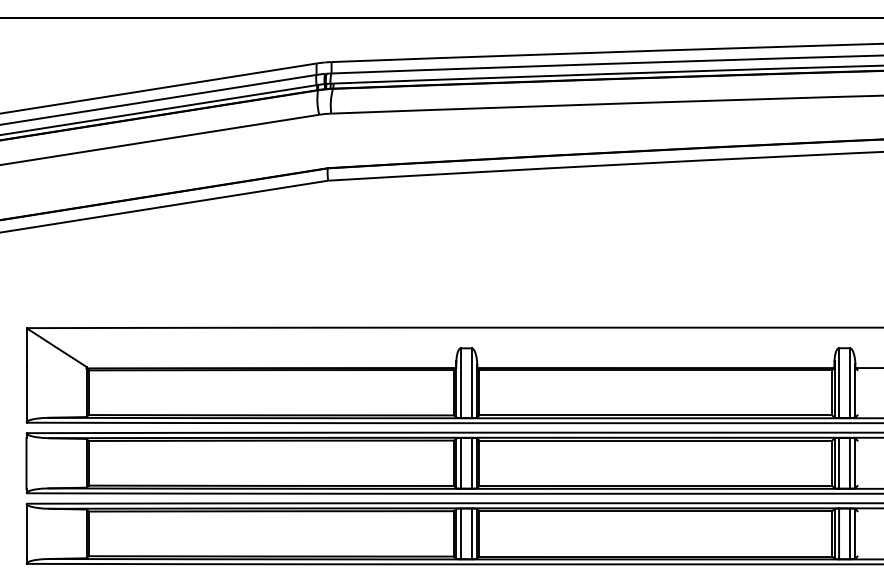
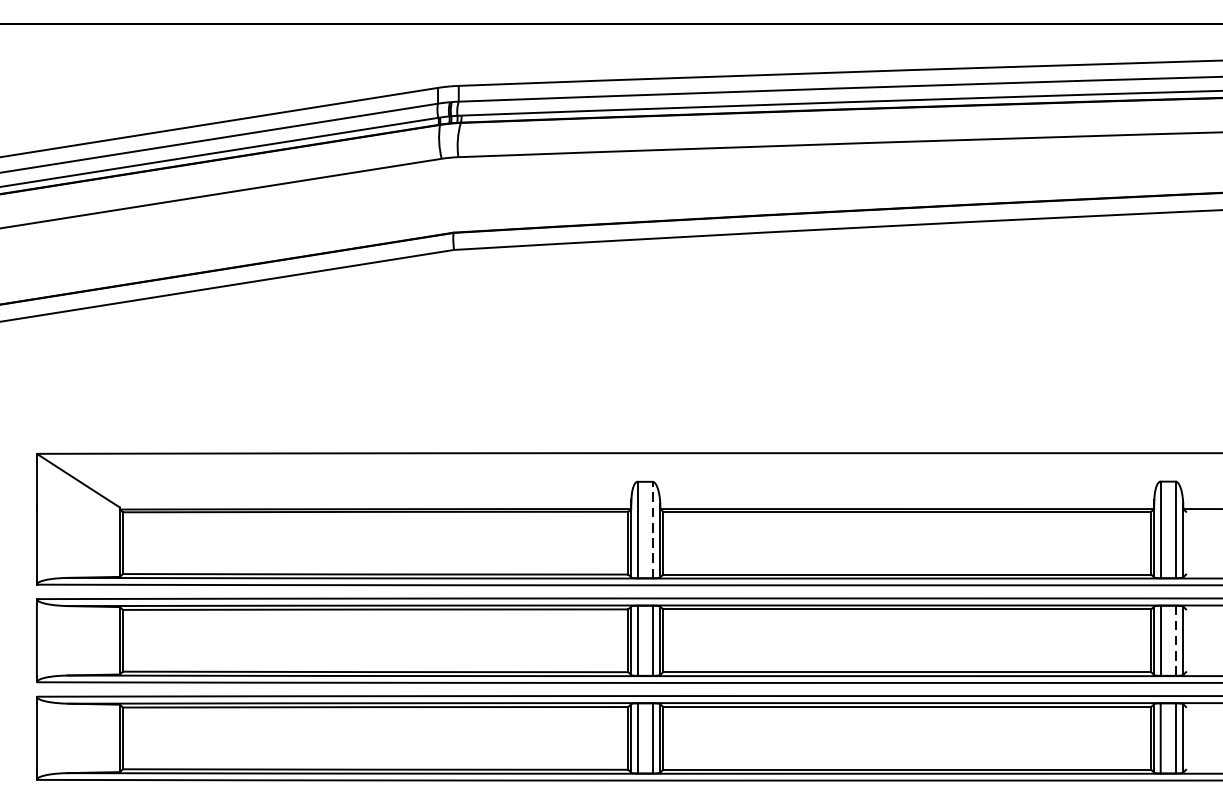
line: (471, 383) -> (652, 530), solid -> dashed
line: (849, 462) -> (1175, 639), solid -> dashed

